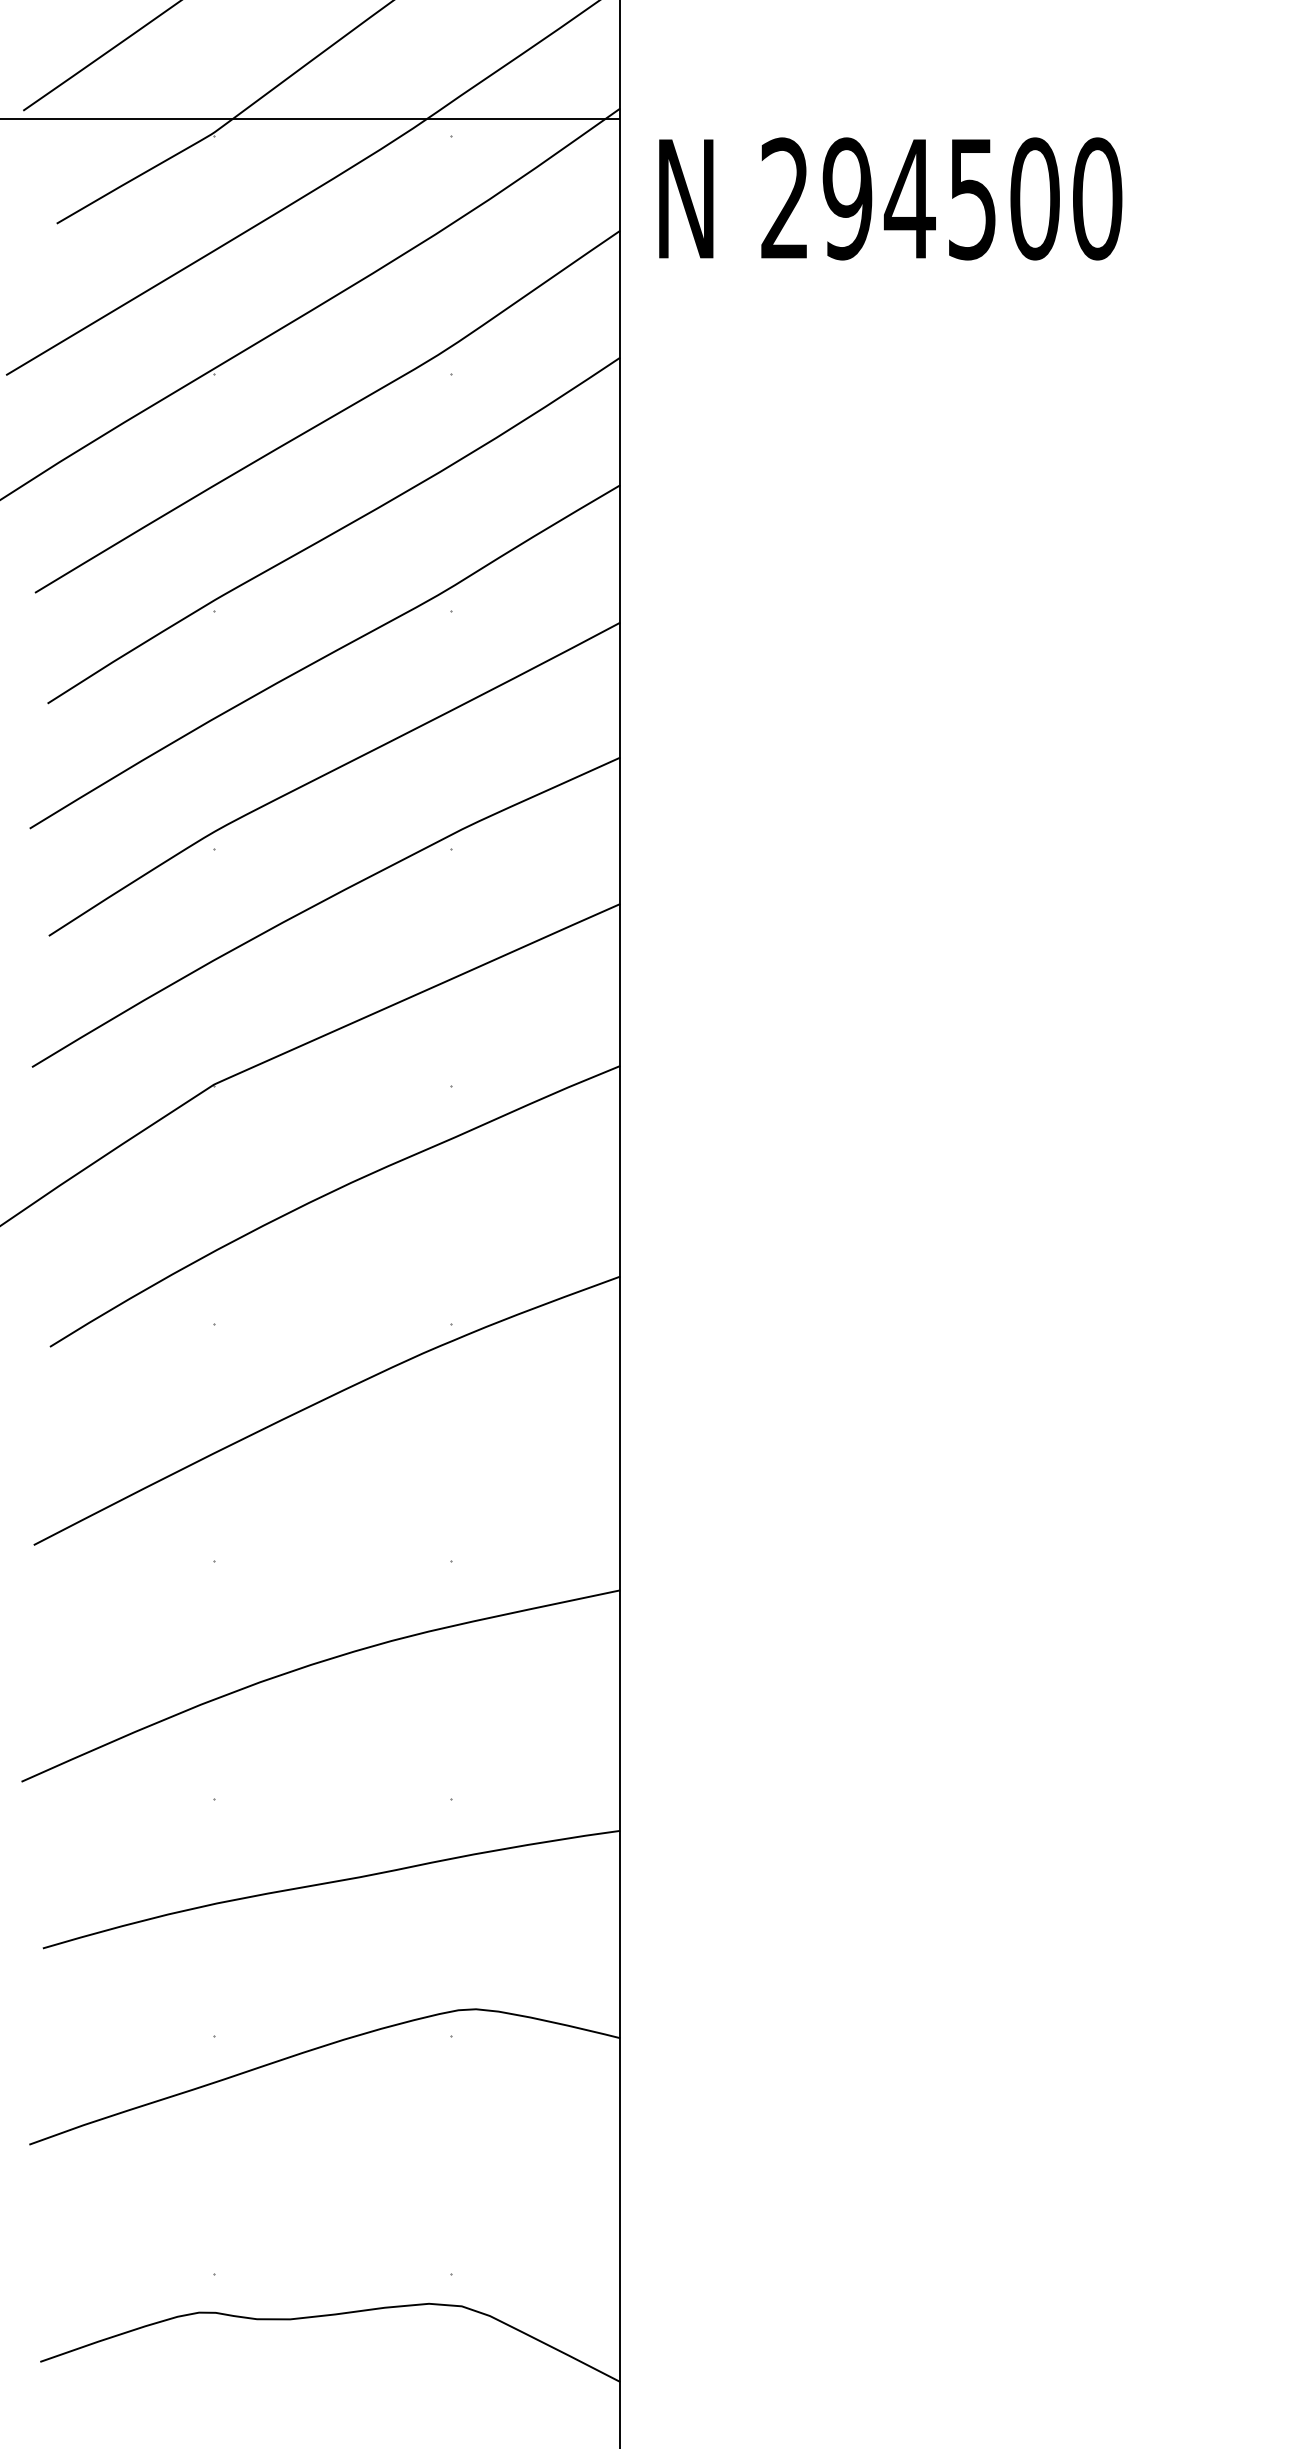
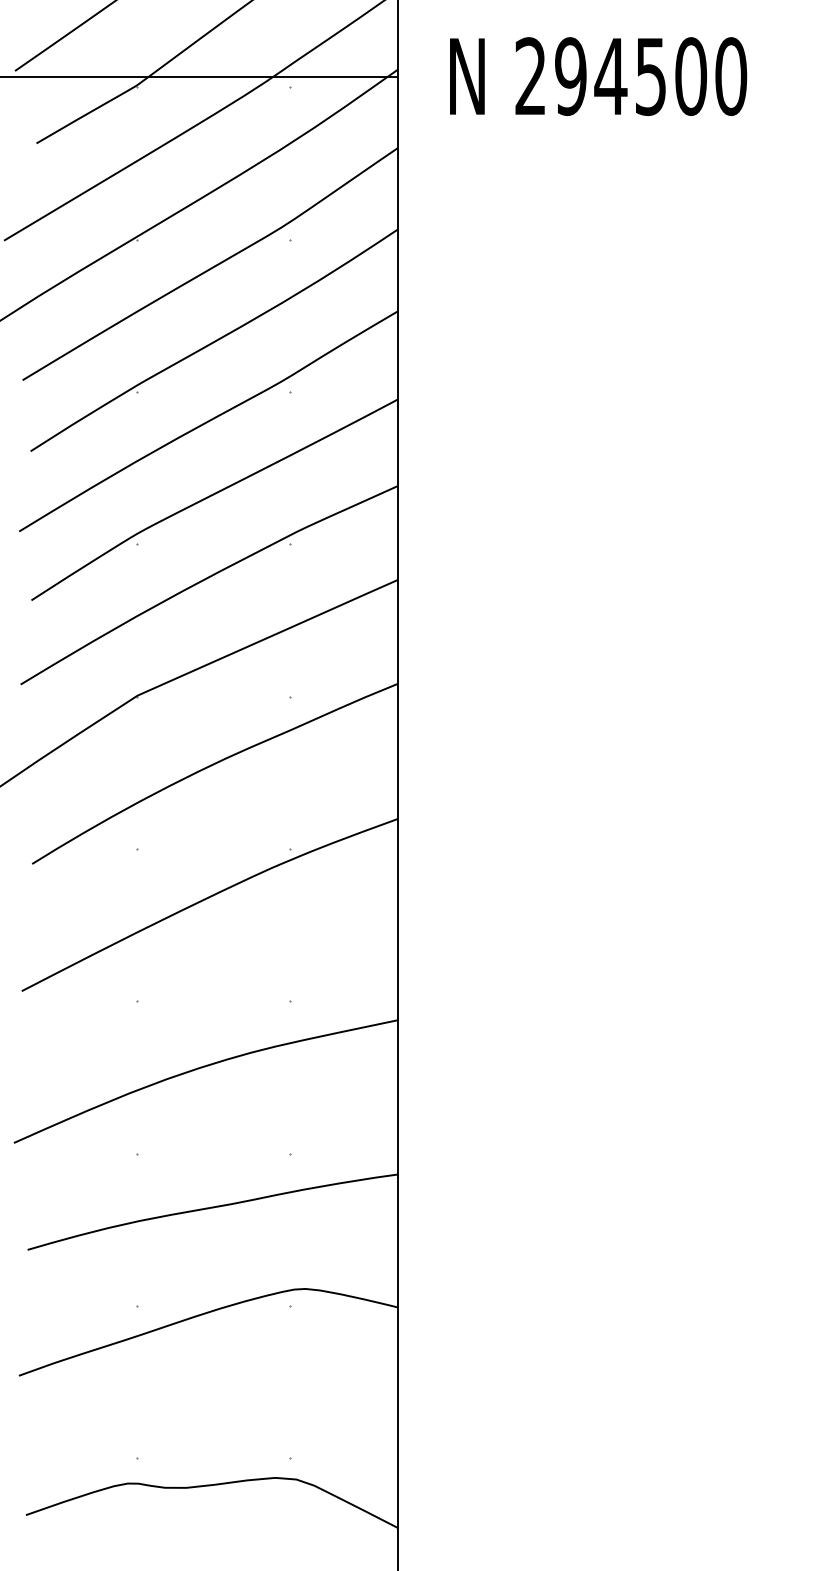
text: (890, 198) -> (598, 76), moved

